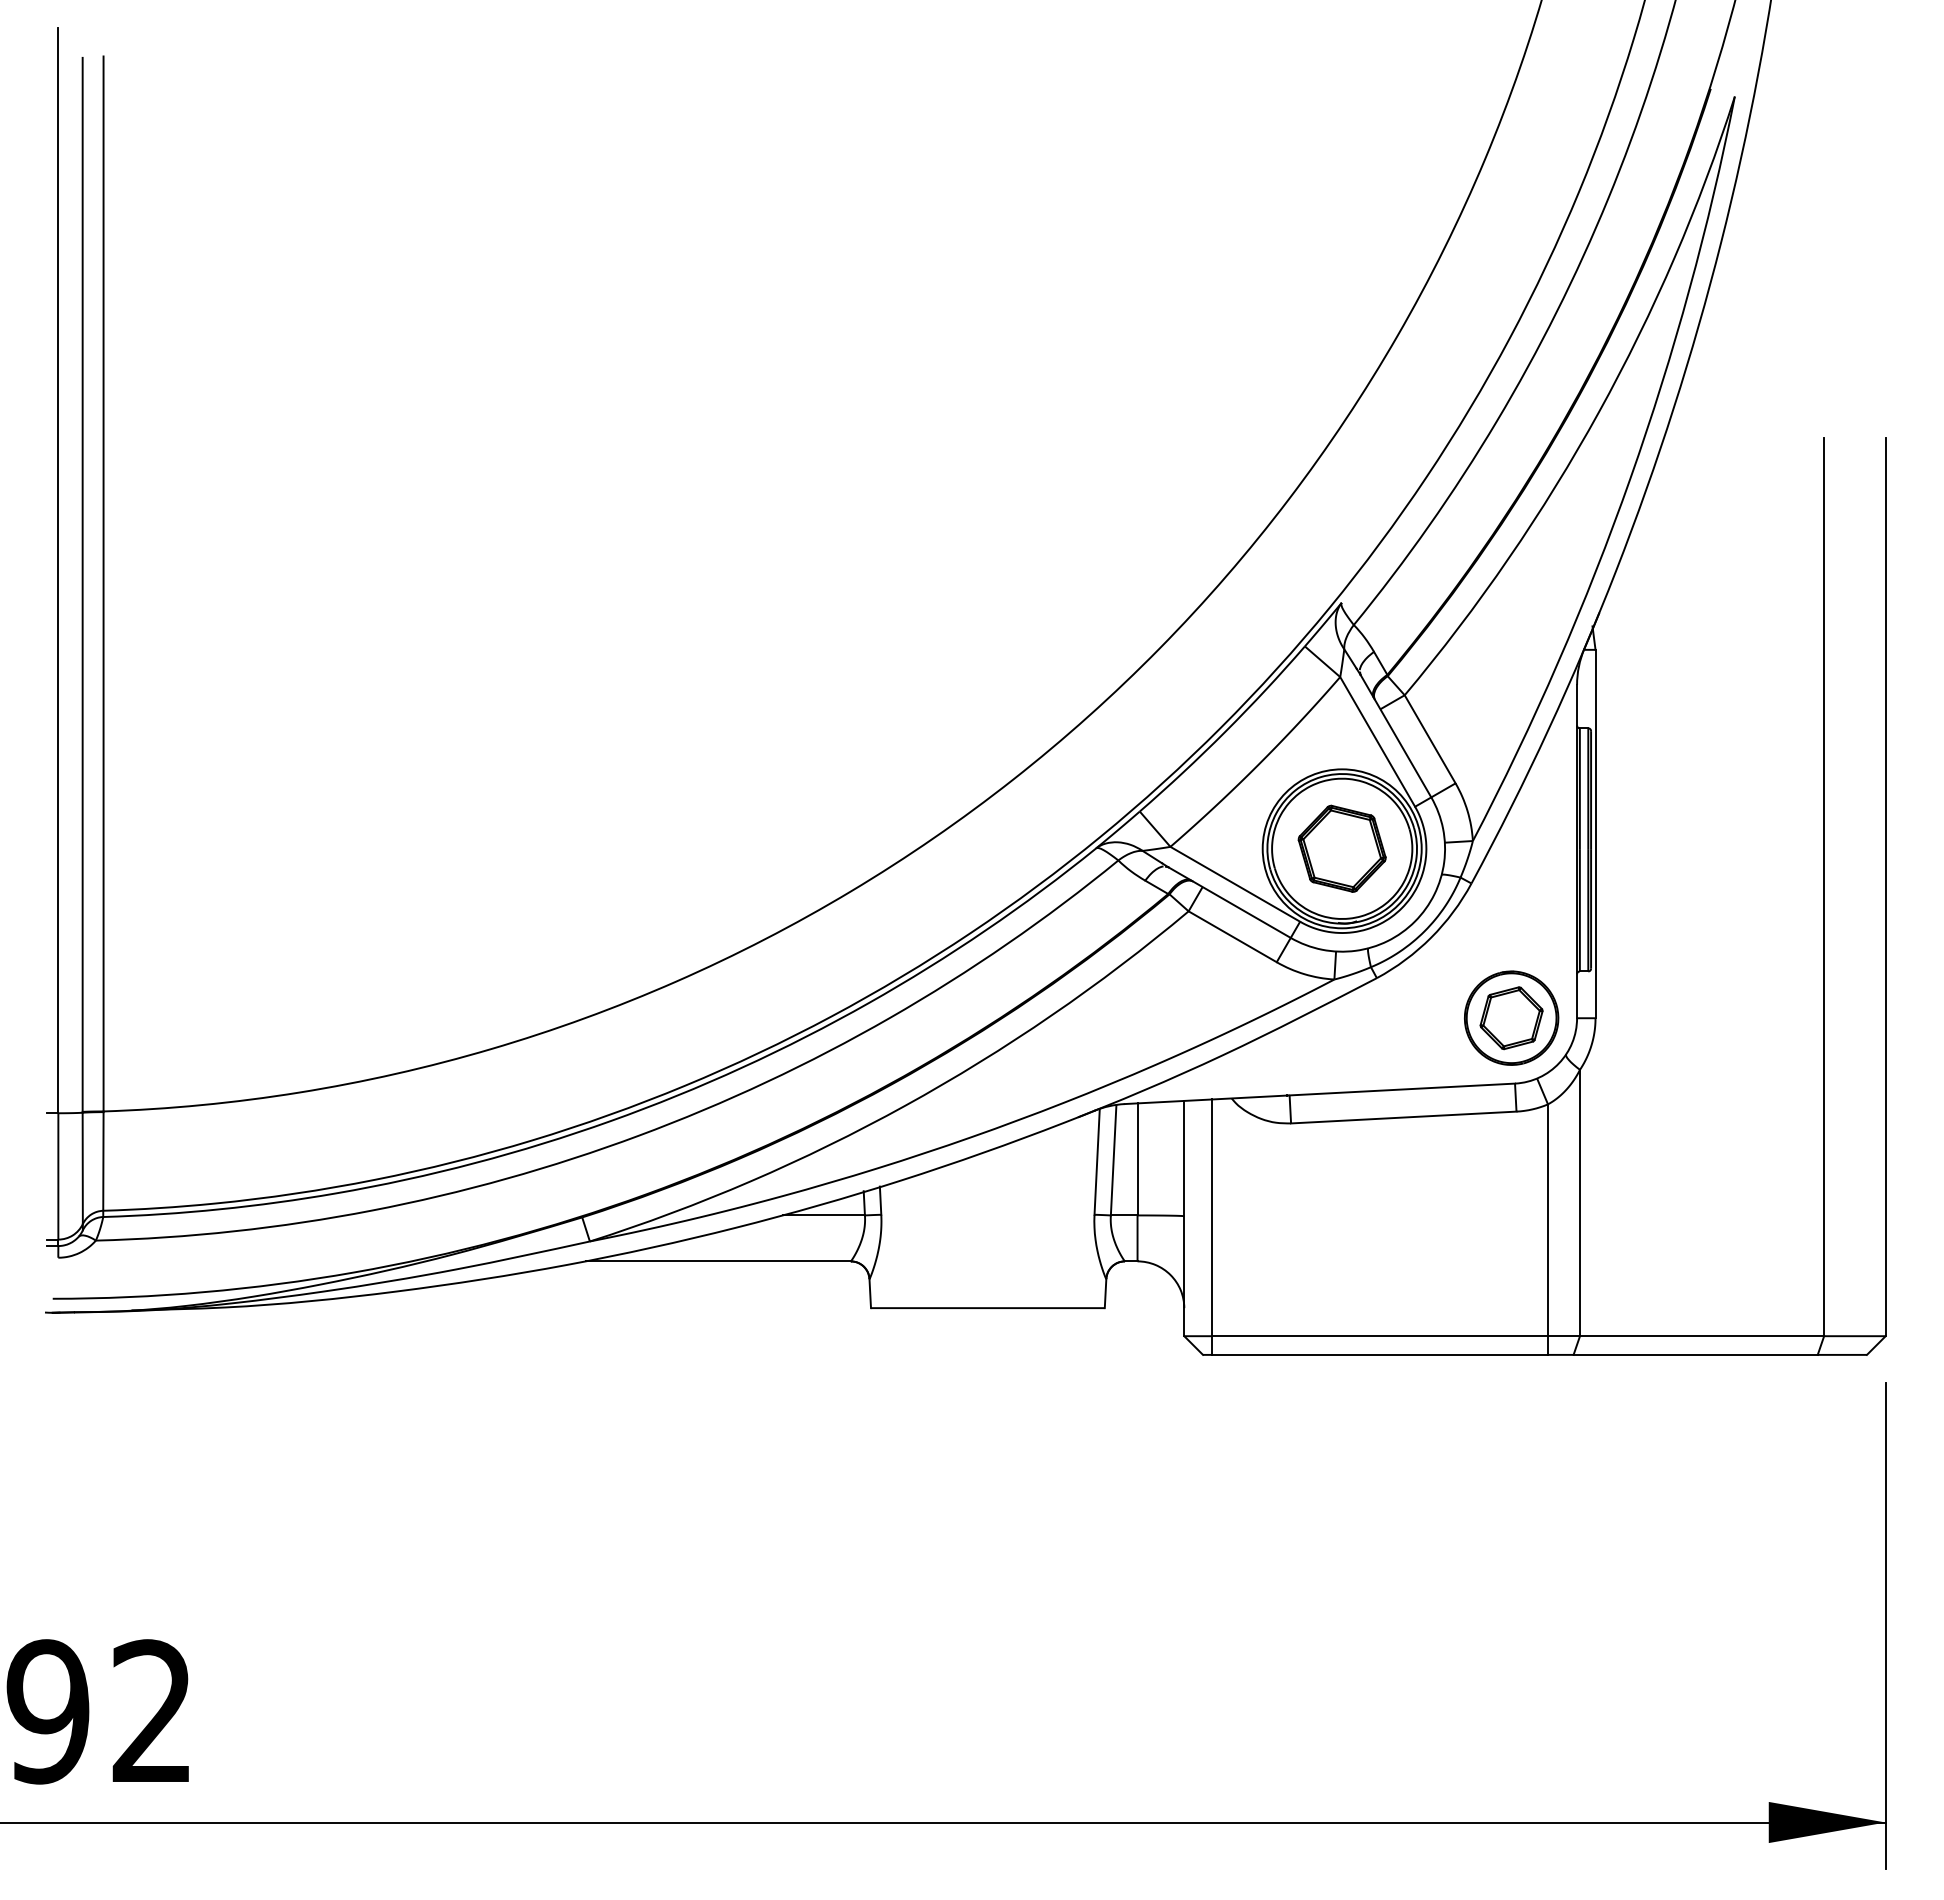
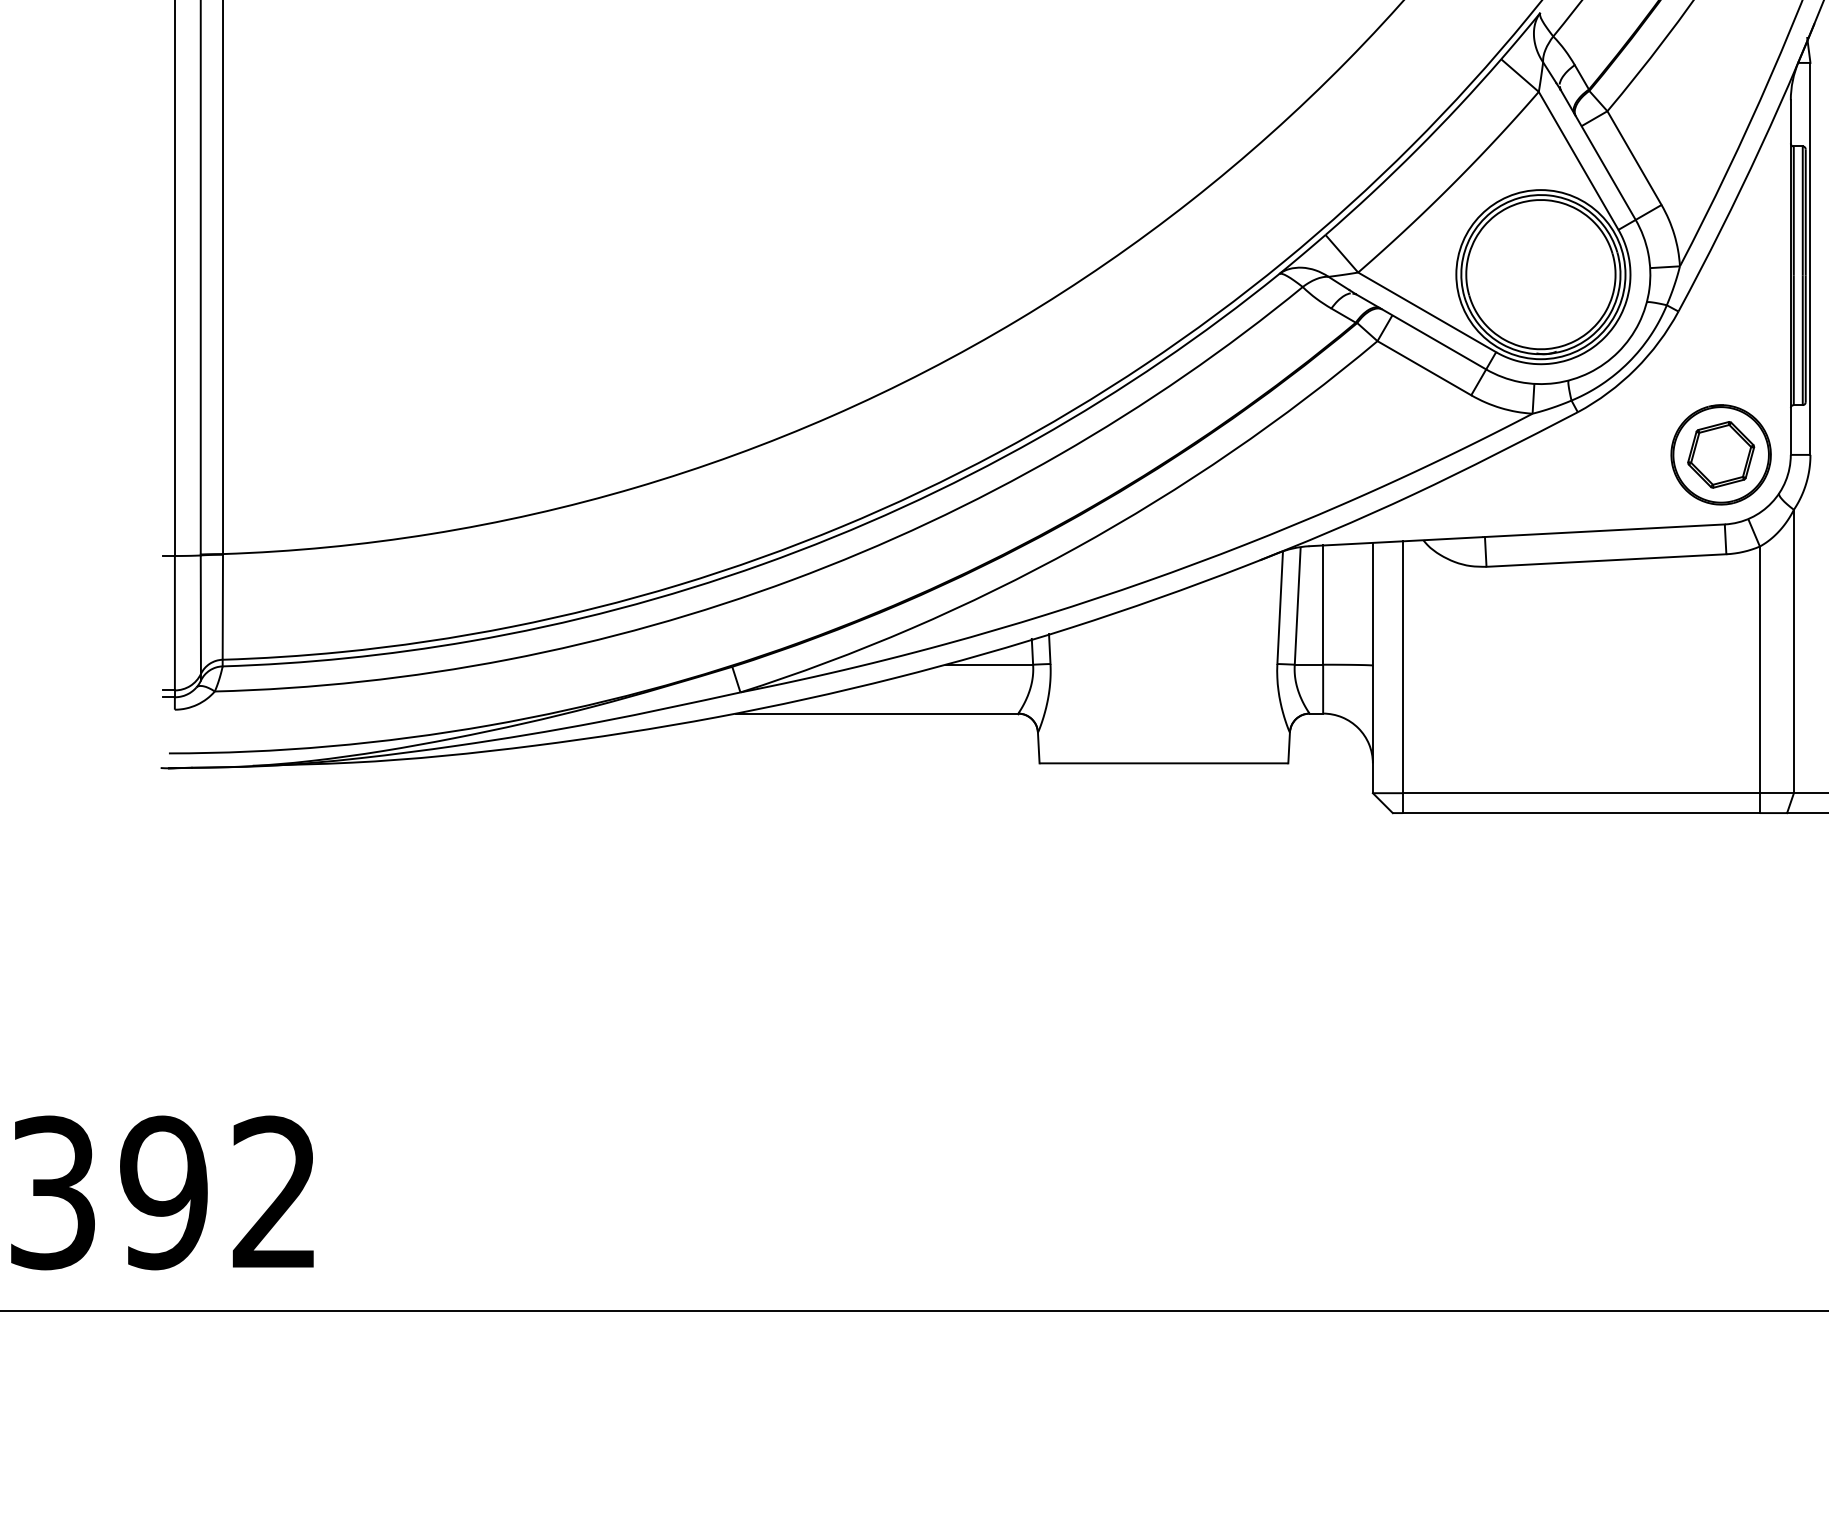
part: (1341, 848) -> (1540, 274), removed

